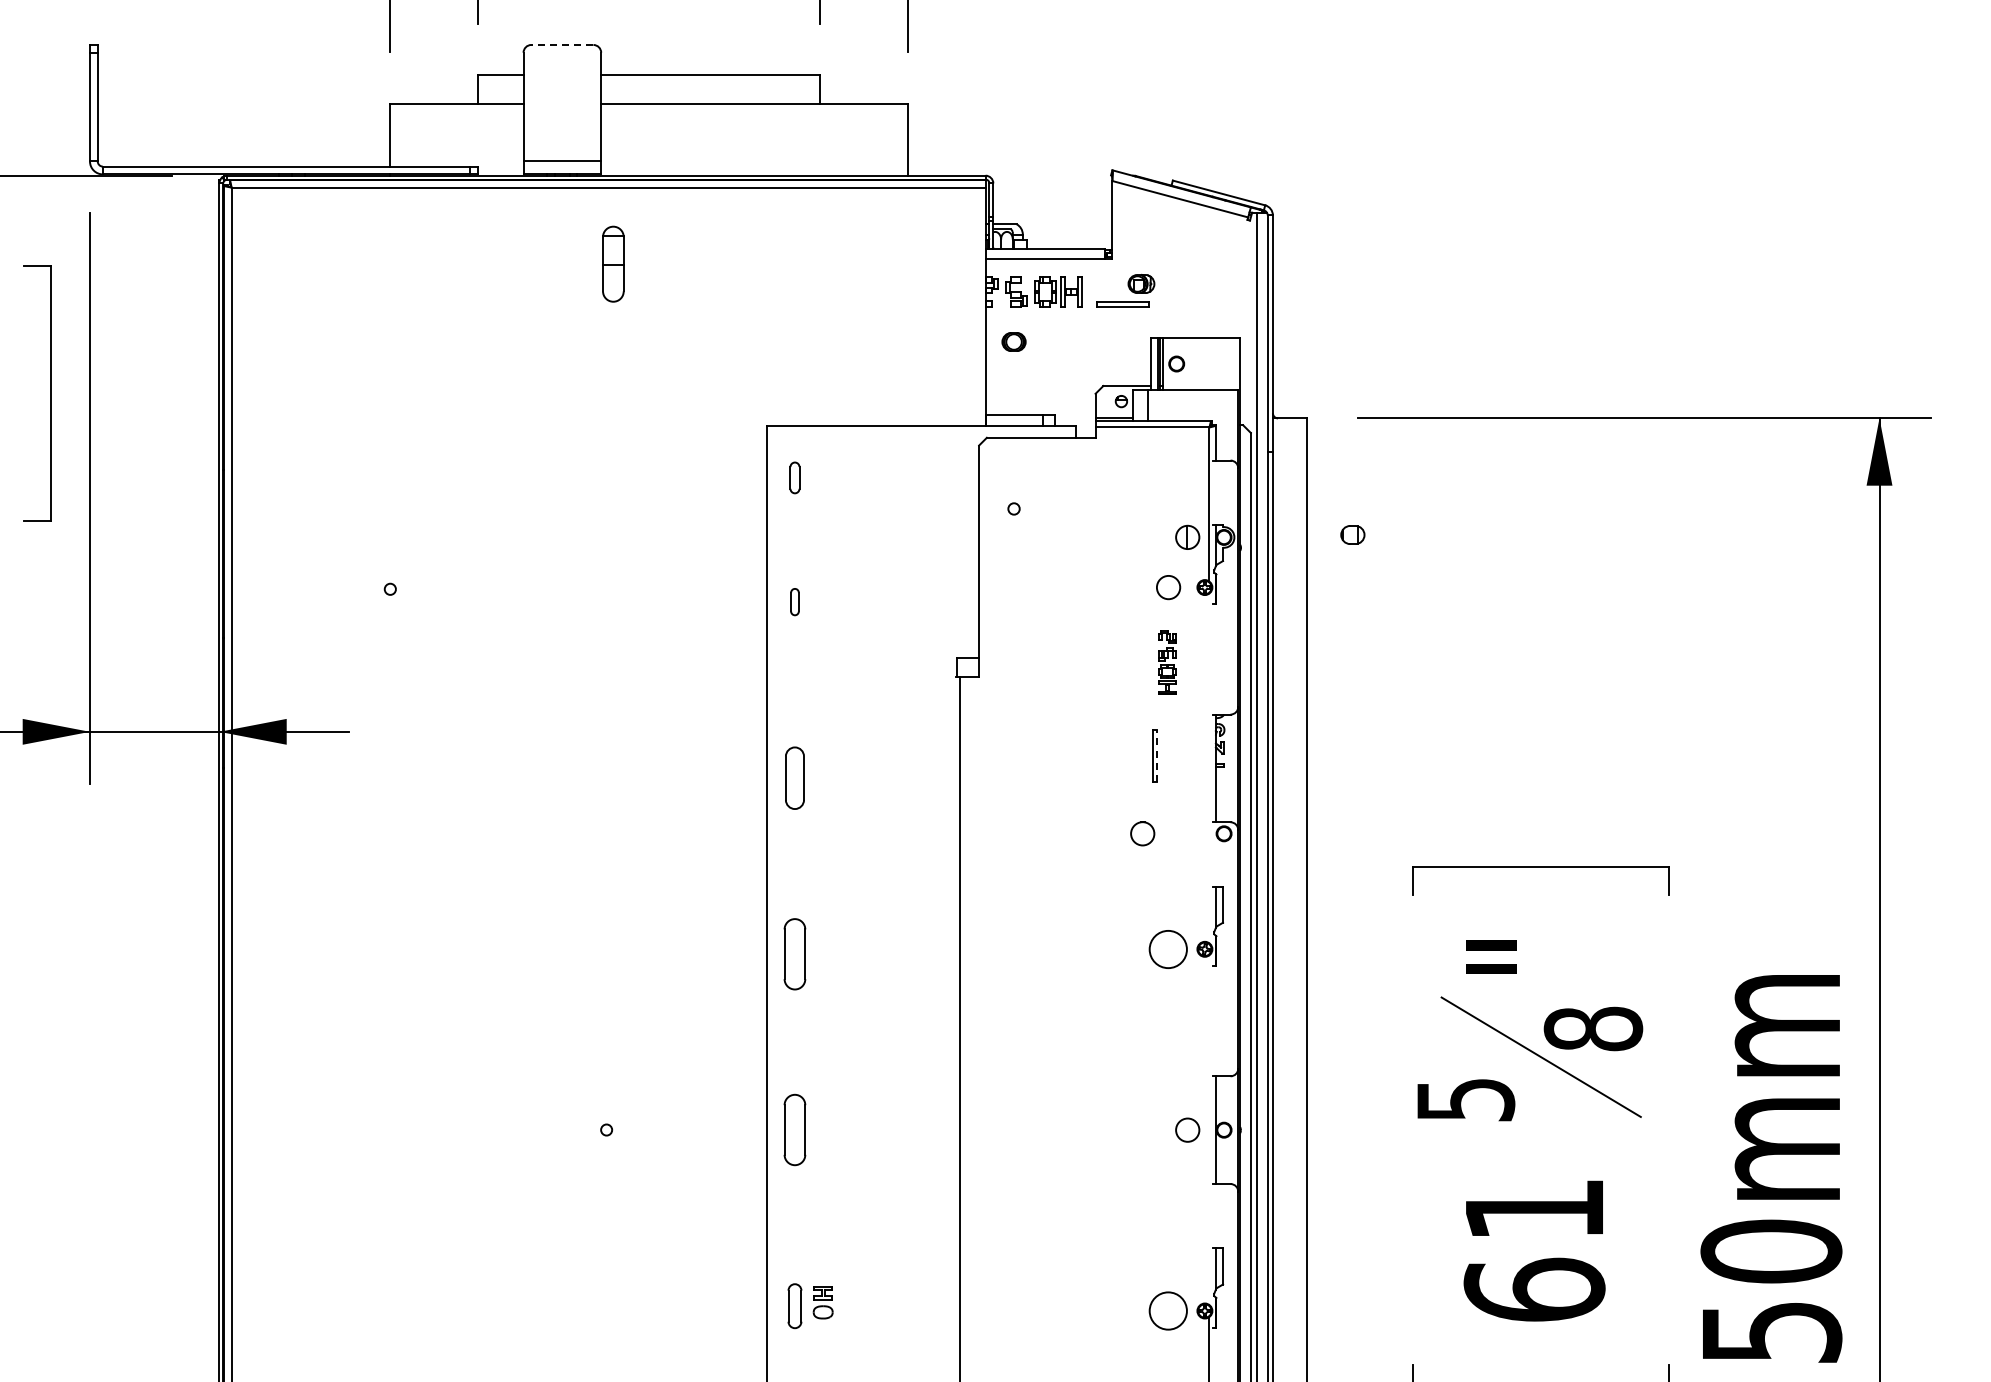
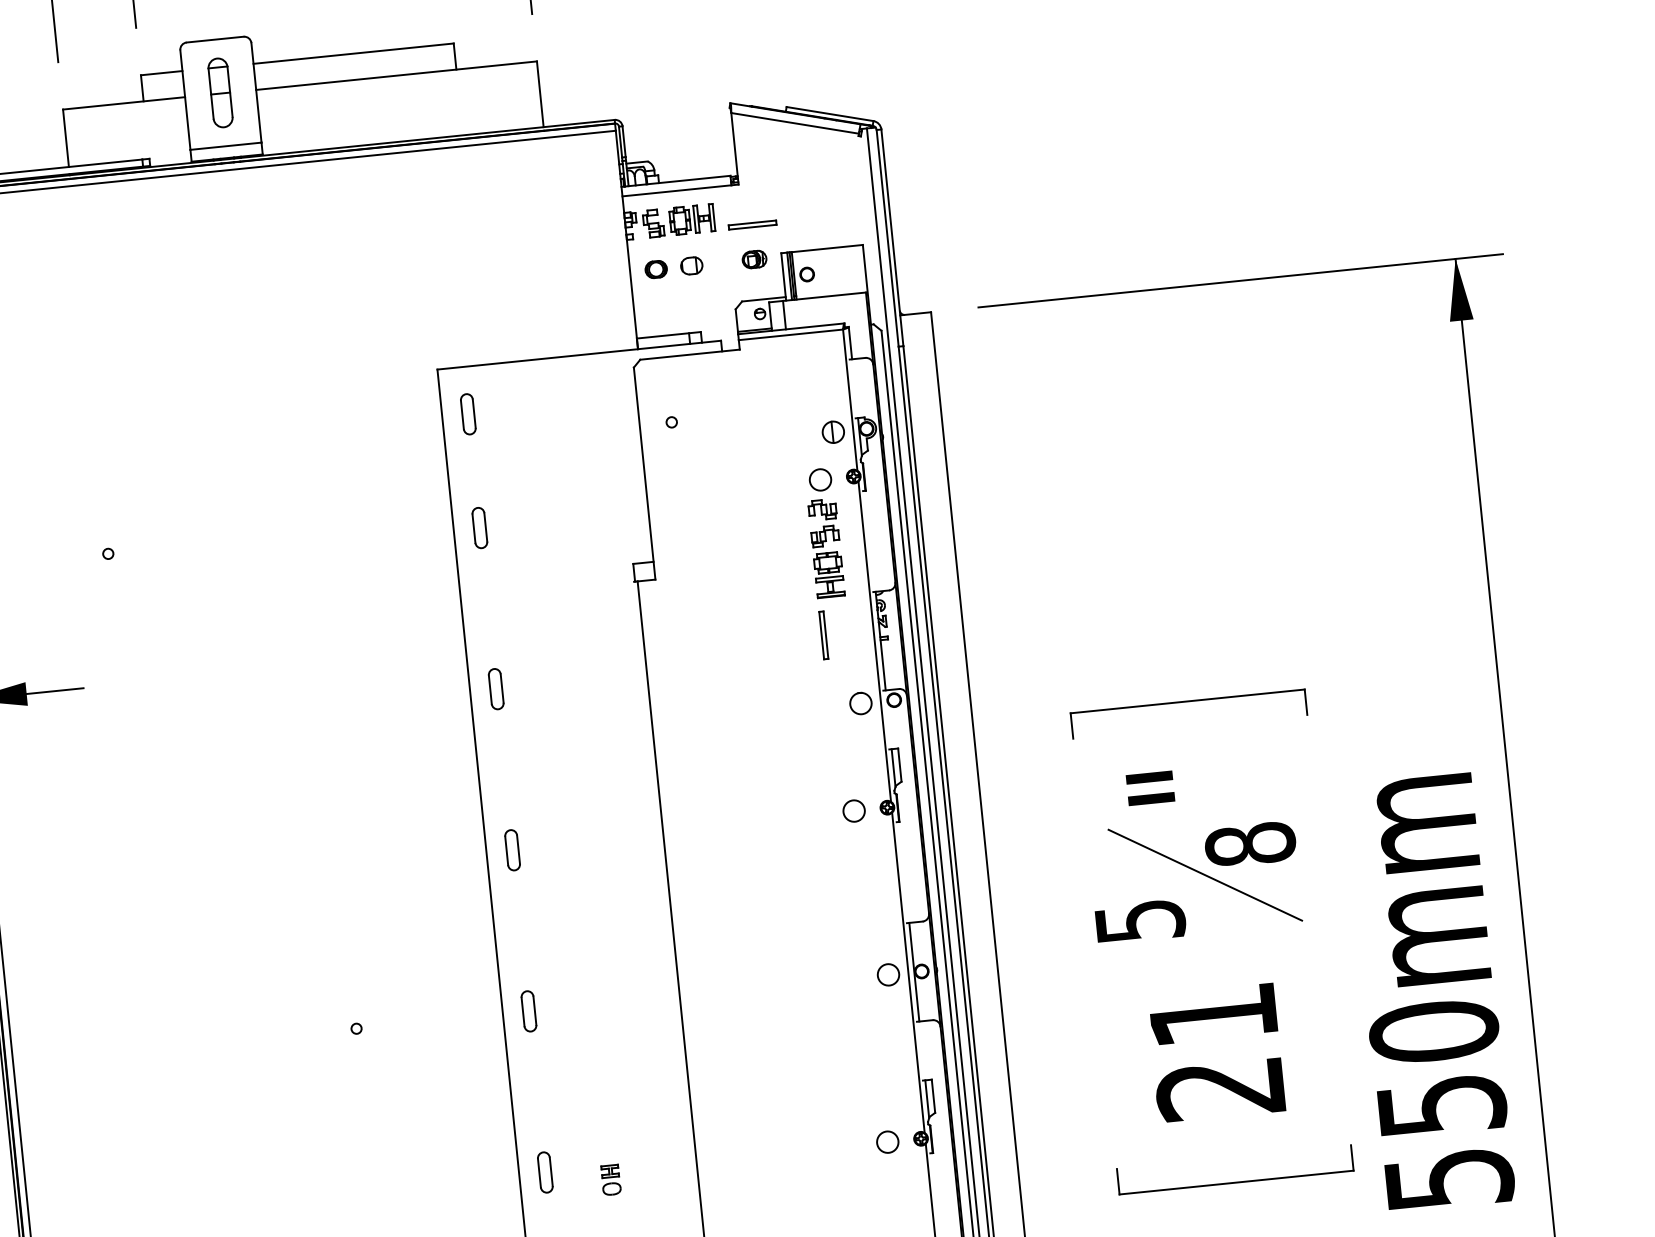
line: (561, 44) -> (214, 39), dashed -> solid
part: (613, 263) -> (220, 92), moved
part: (1141, 283) -> (754, 259), moved
part: (794, 477) -> (467, 413), size x1.43
part: (1352, 534) -> (691, 265), moved
part: (794, 601) -> (479, 527), size x1.67
part: (1167, 662) -> (826, 548), size x1.67
line: (1157, 756) -> (826, 635), dashed -> solid
line: (1209, 768) -> (874, 641), added
part: (794, 777) -> (495, 688), size x0.71
circle: (1142, 833) -> (860, 703), moved
circle: (1168, 948) -> (854, 810), size x0.62
part: (794, 953) -> (512, 849), size x0.62
part: (794, 1130) -> (528, 1011), size x0.62
line: (1209, 1130) -> (908, 973), added
text: (1534, 1289) -> (1220, 1088), 61 -> 21
part: (822, 1302) -> (610, 1180), moved
circle: (1168, 1310) -> (887, 1141), size x0.62

